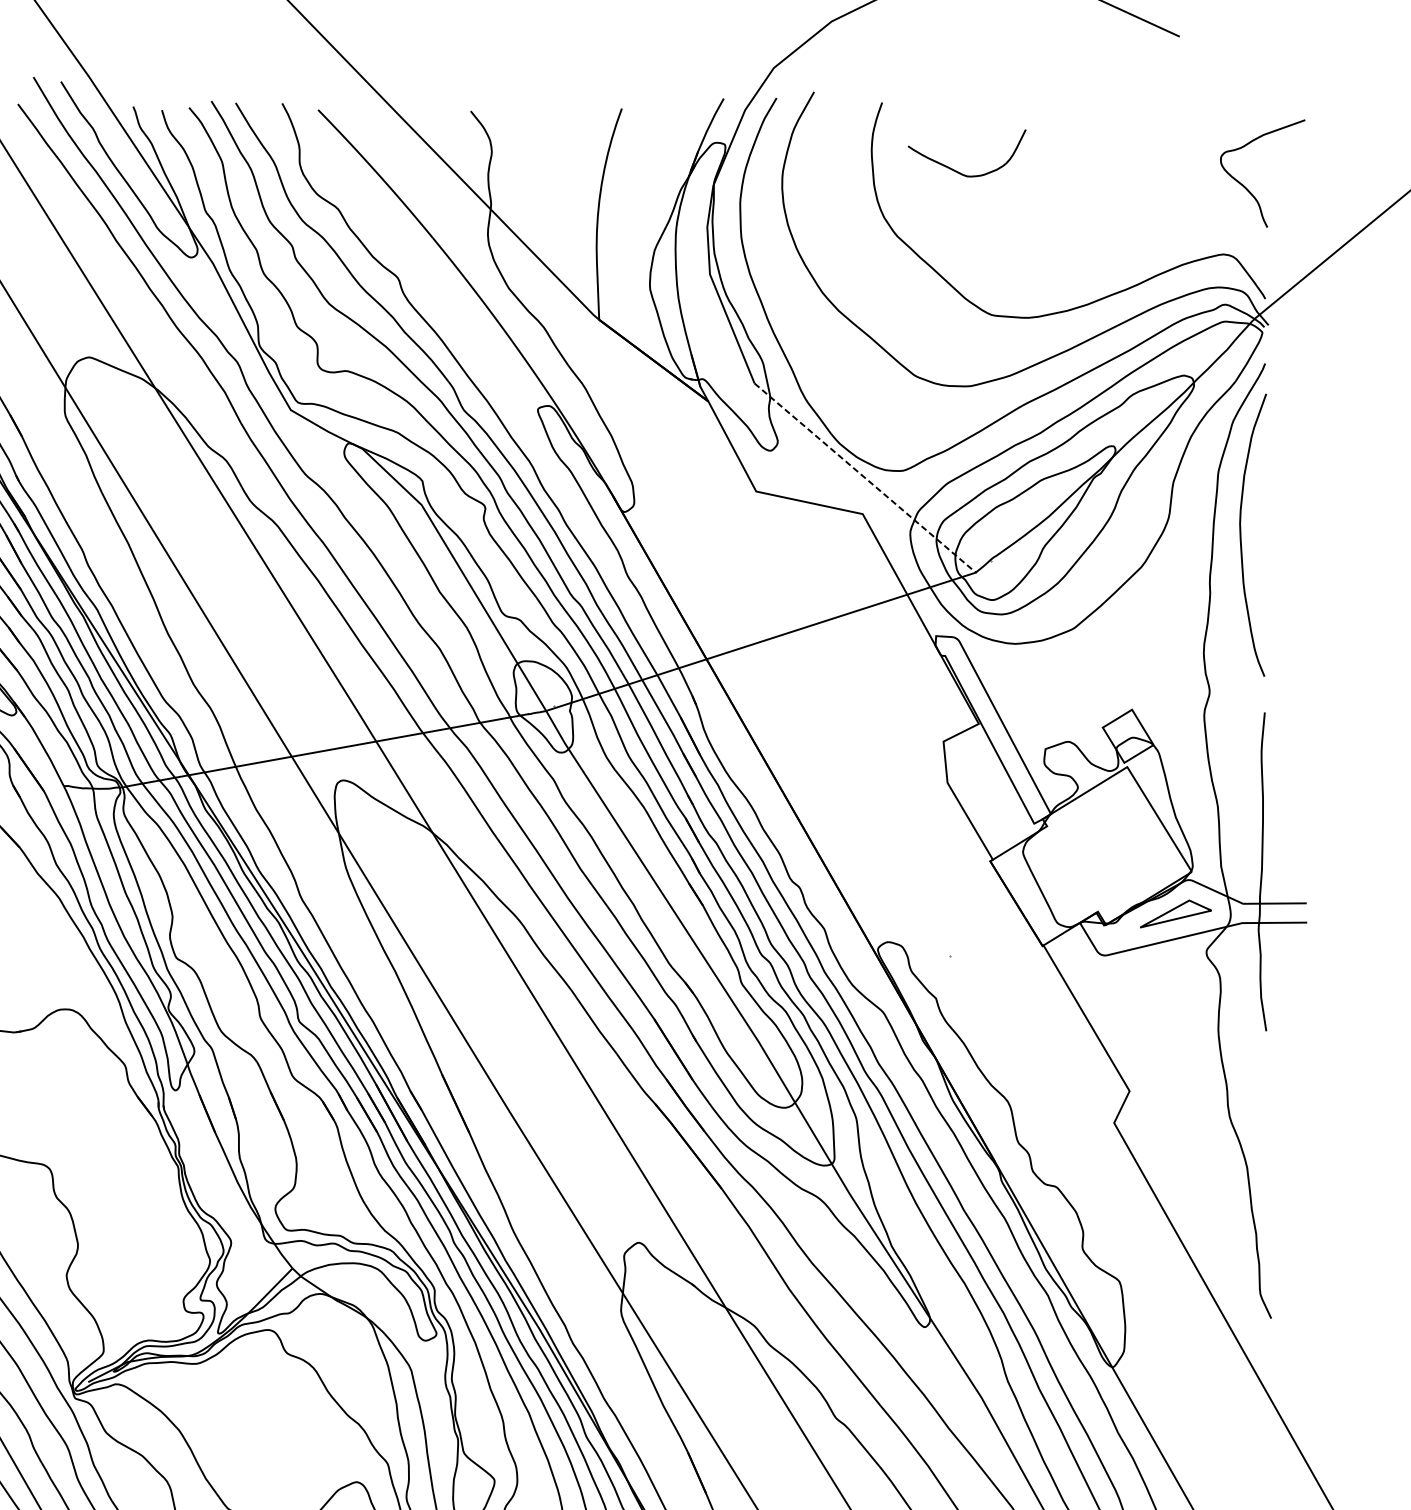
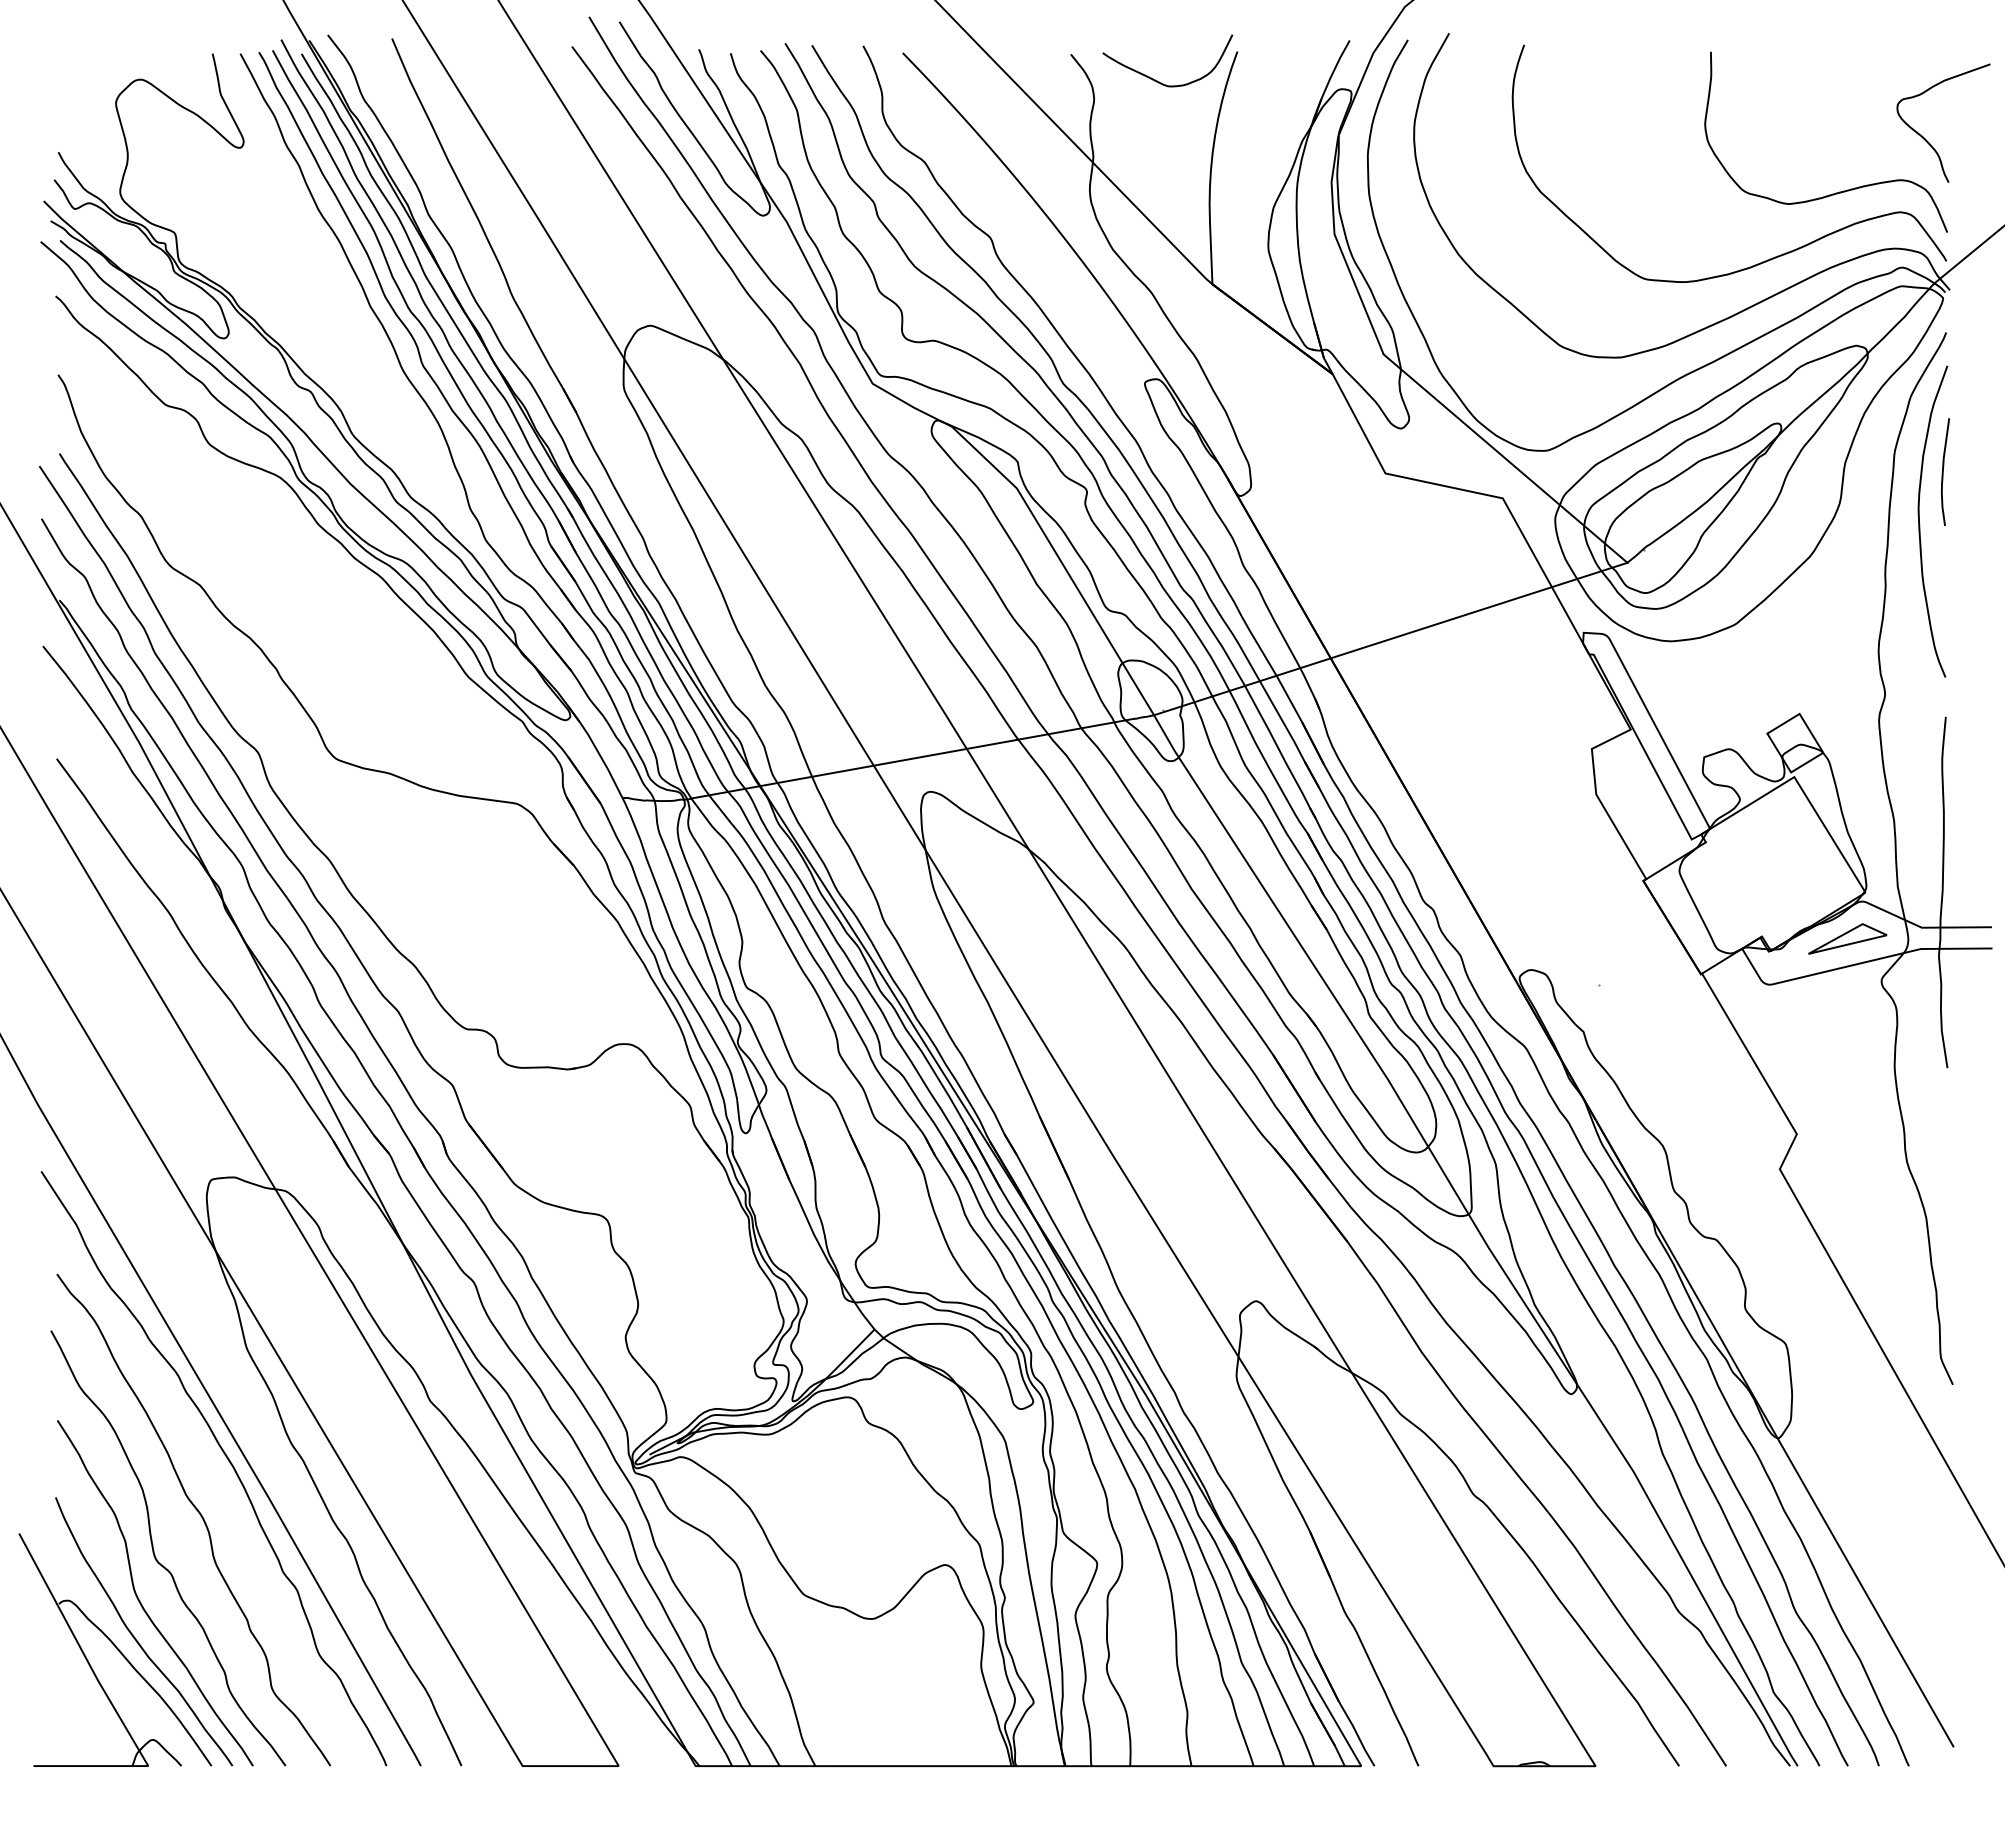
curve: (957, 171) -> (1157, 80), moved
curve: (1168, 235) -> (1839, 191), added
line: (865, 477) -> (1505, 458), dashed -> solid
curve: (1262, 489) -> (1943, 471), added

